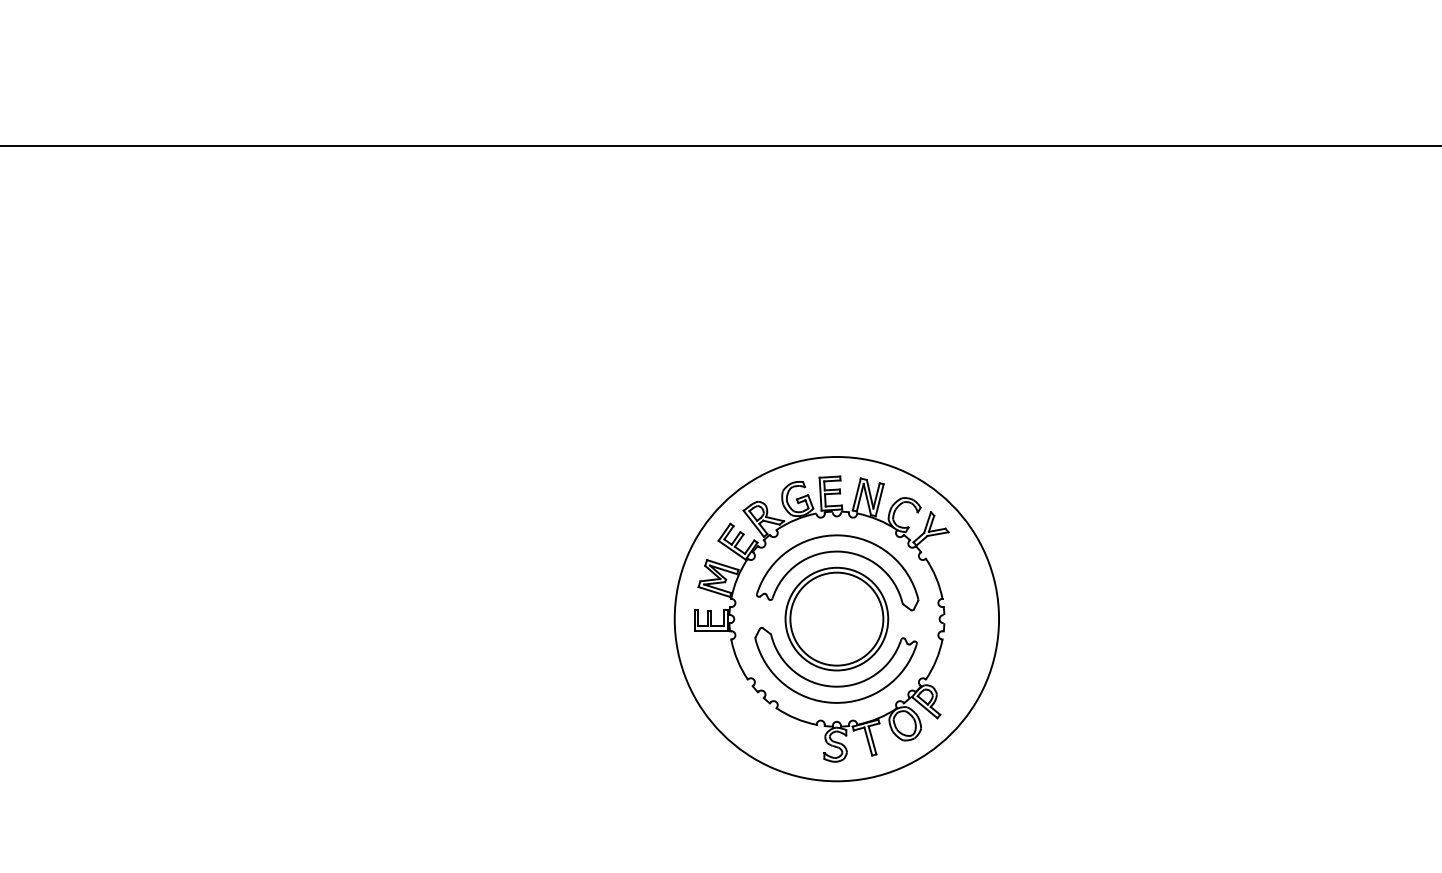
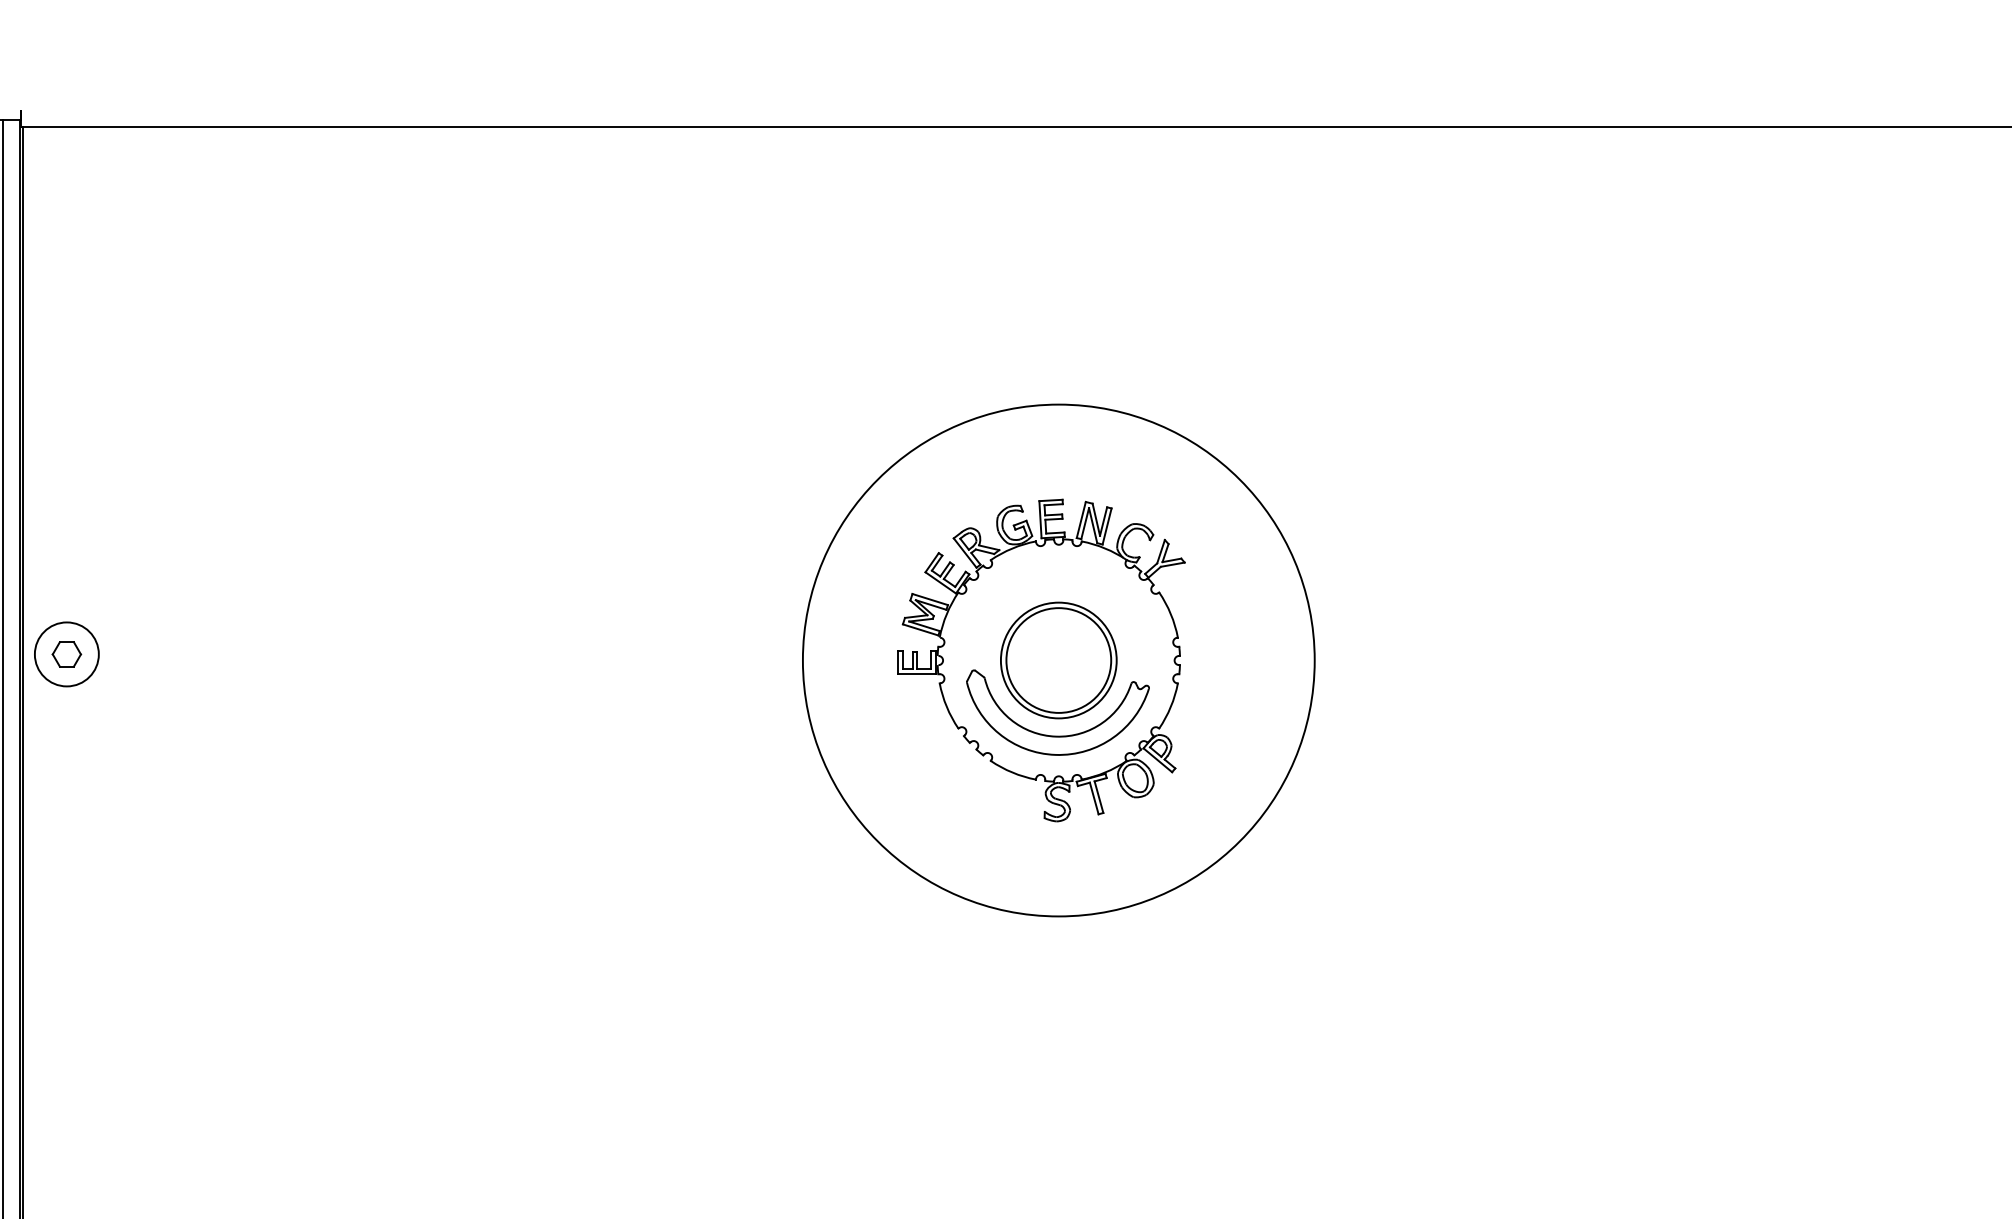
part: (837, 552) -> (1059, 585), removed
circle: (836, 619) -> (1058, 660), size x1.4

